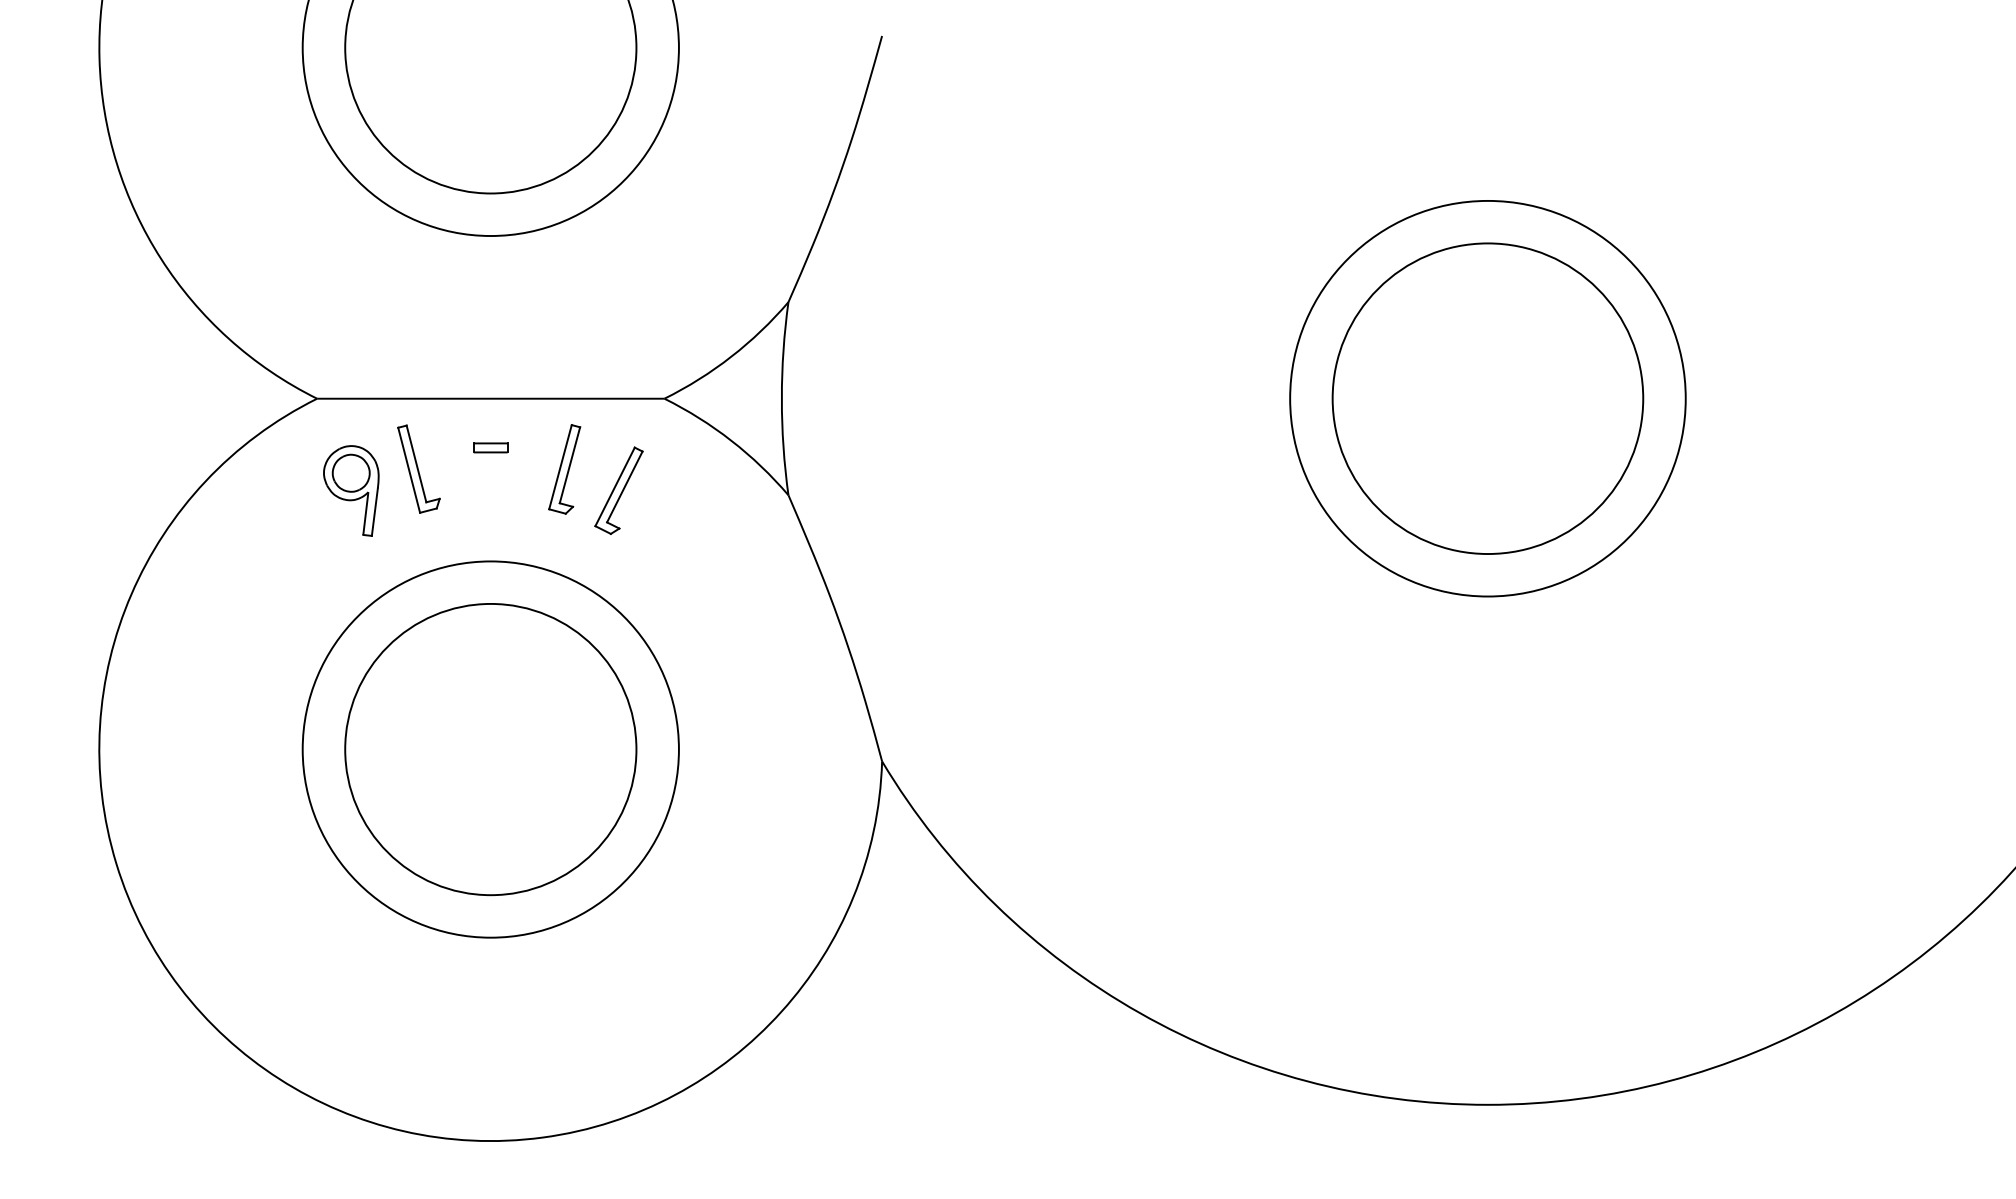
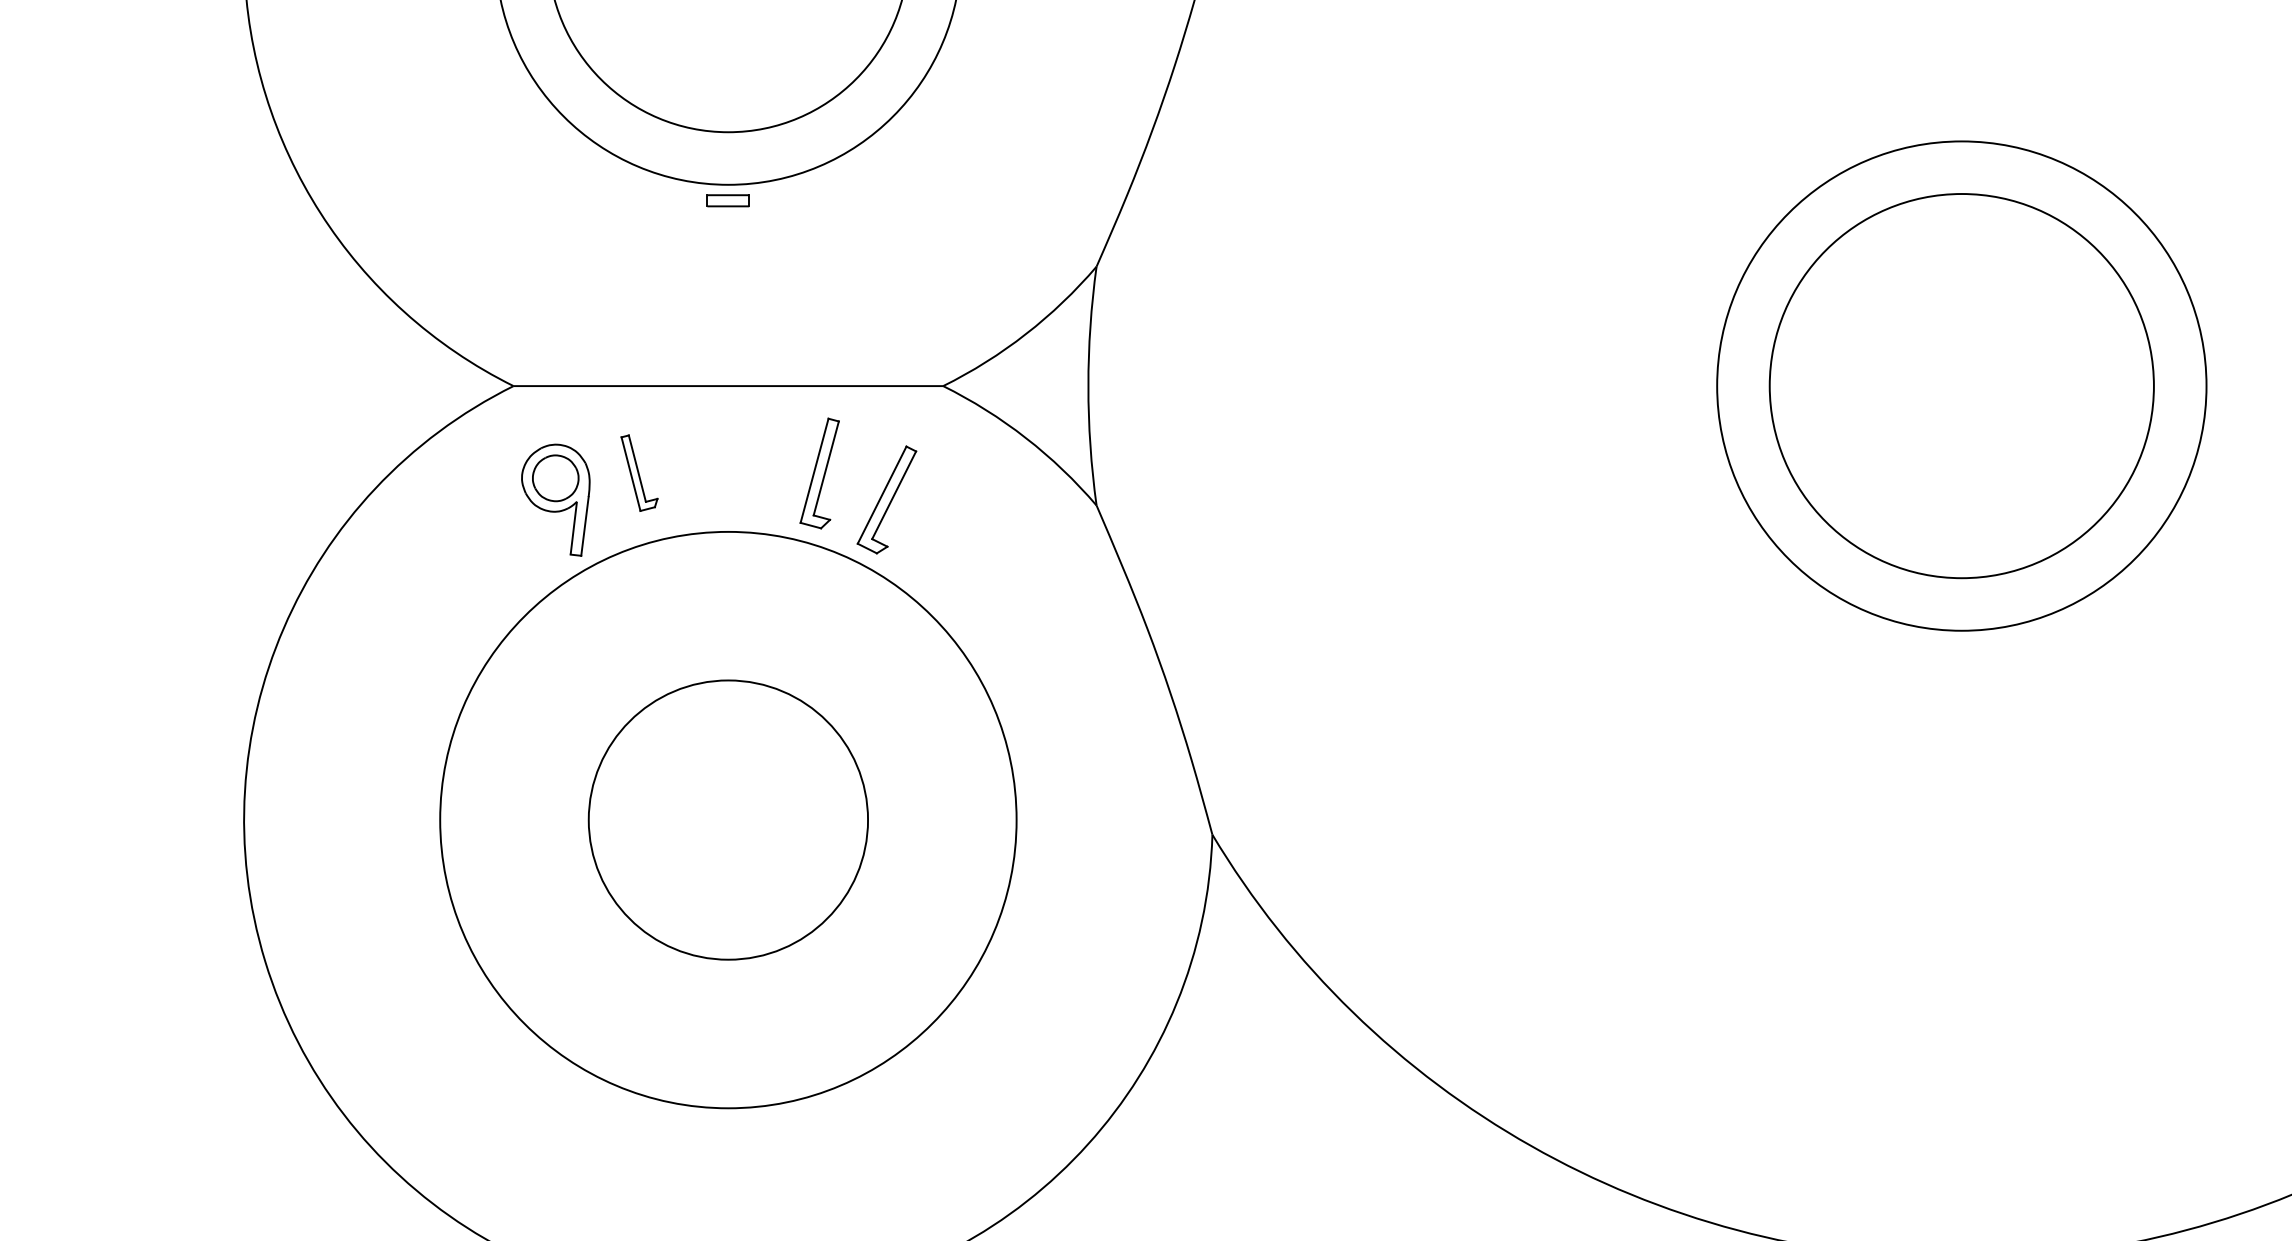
part: (490, 447) -> (727, 200), moved
part: (418, 468) -> (638, 472), size x0.7
circle: (490, 749) -> (727, 820), size x0.6
circle: (490, 749) -> (727, 820), size x1.6

